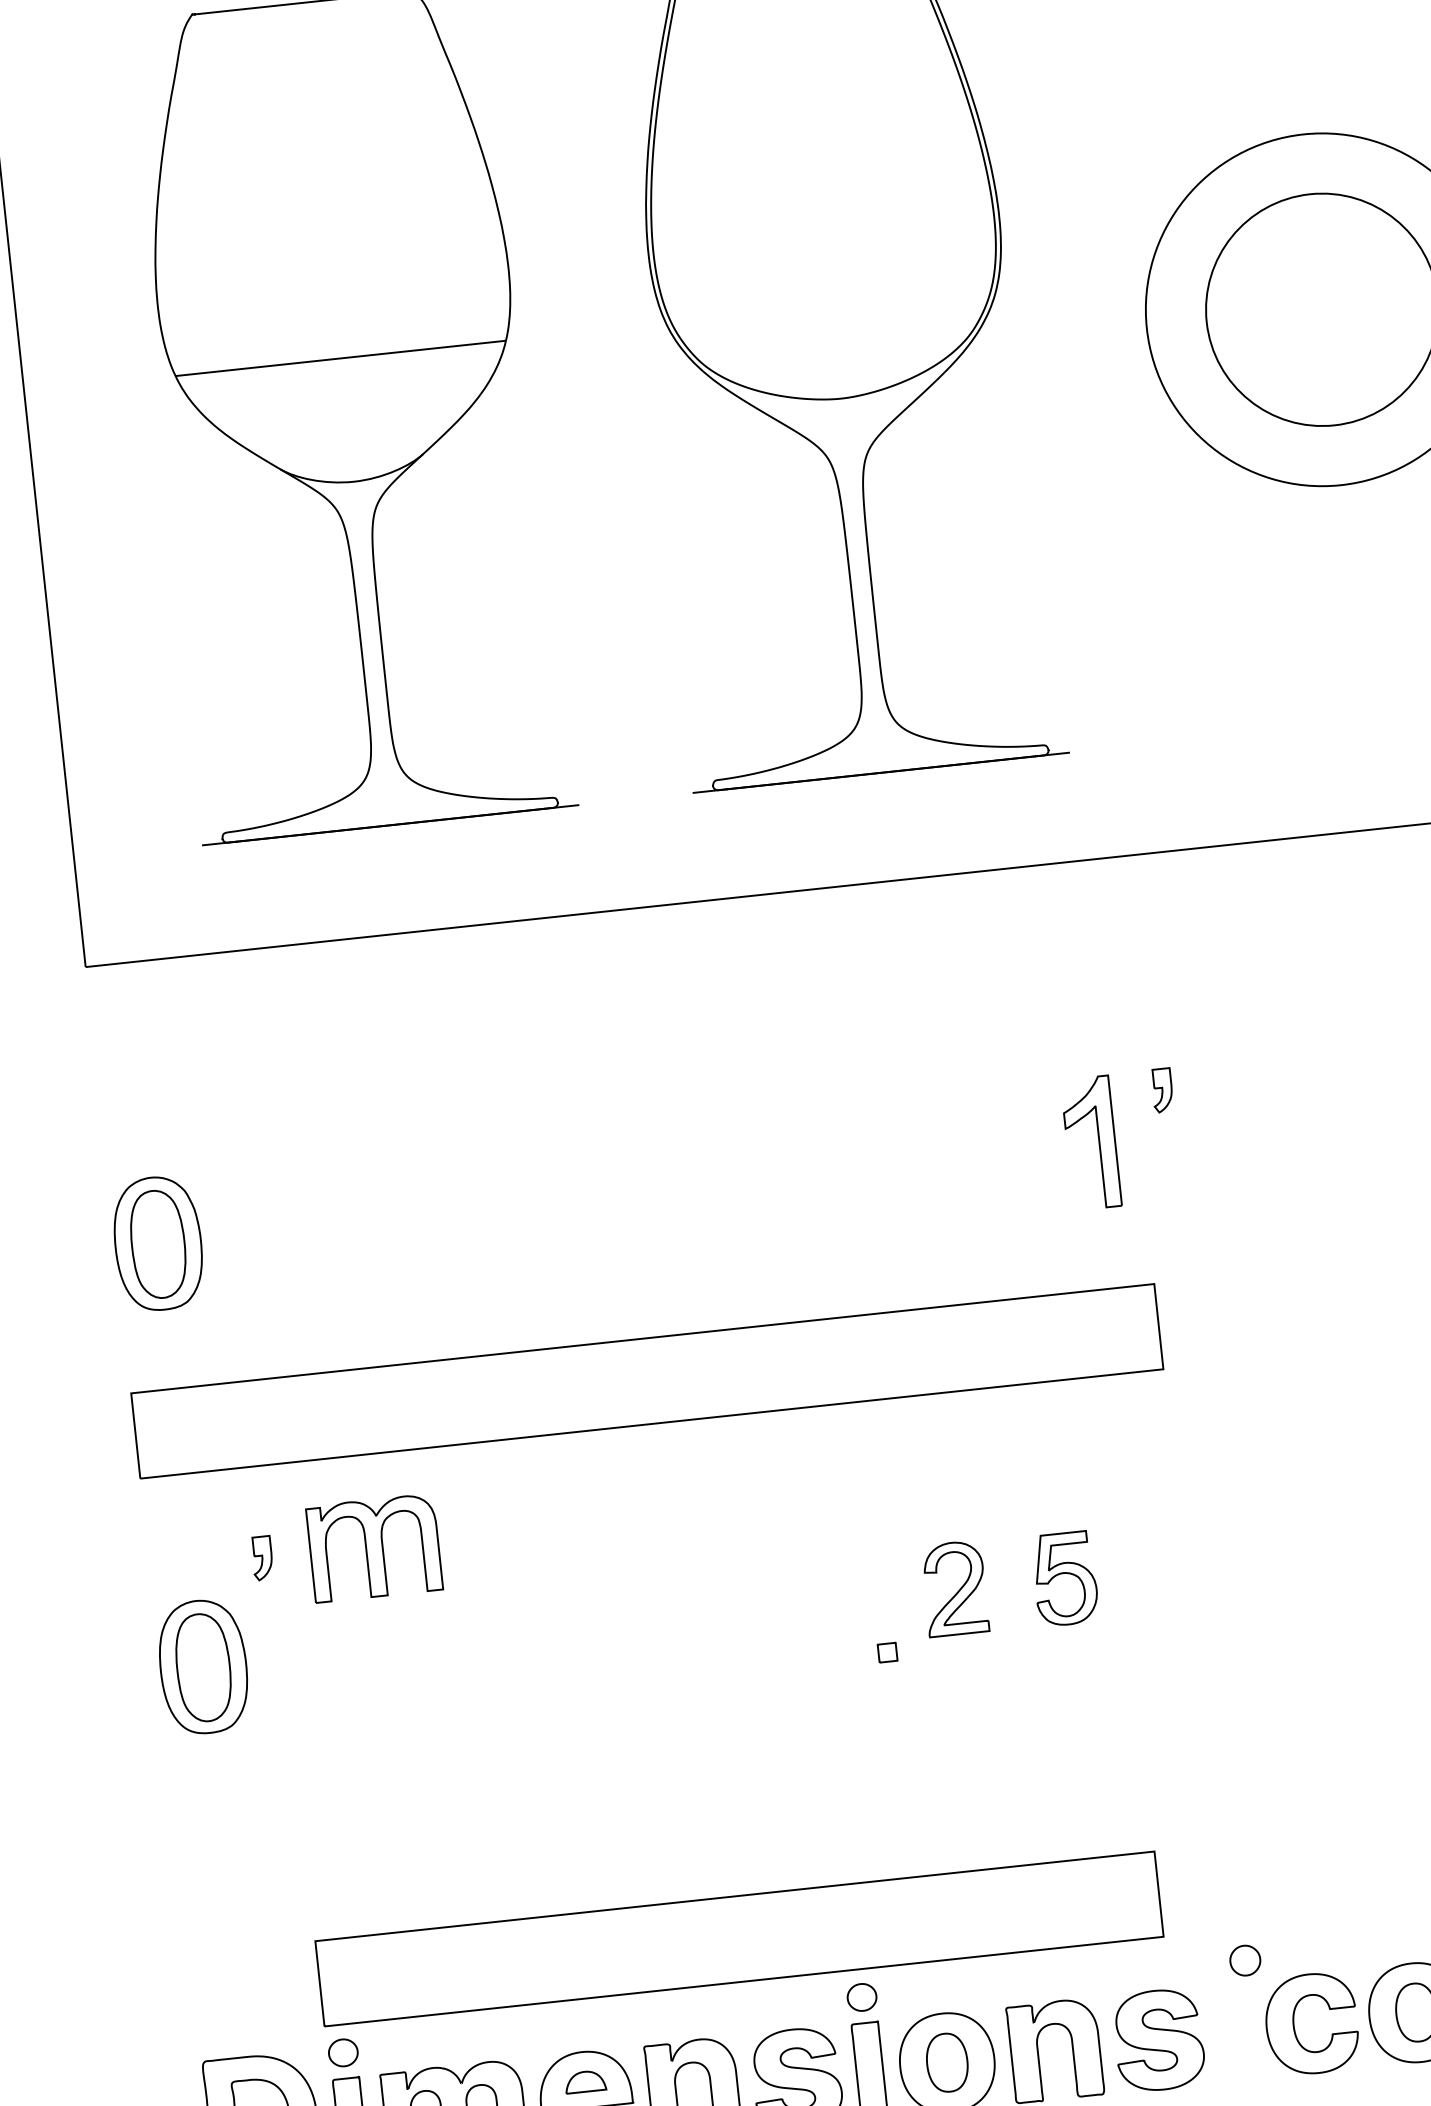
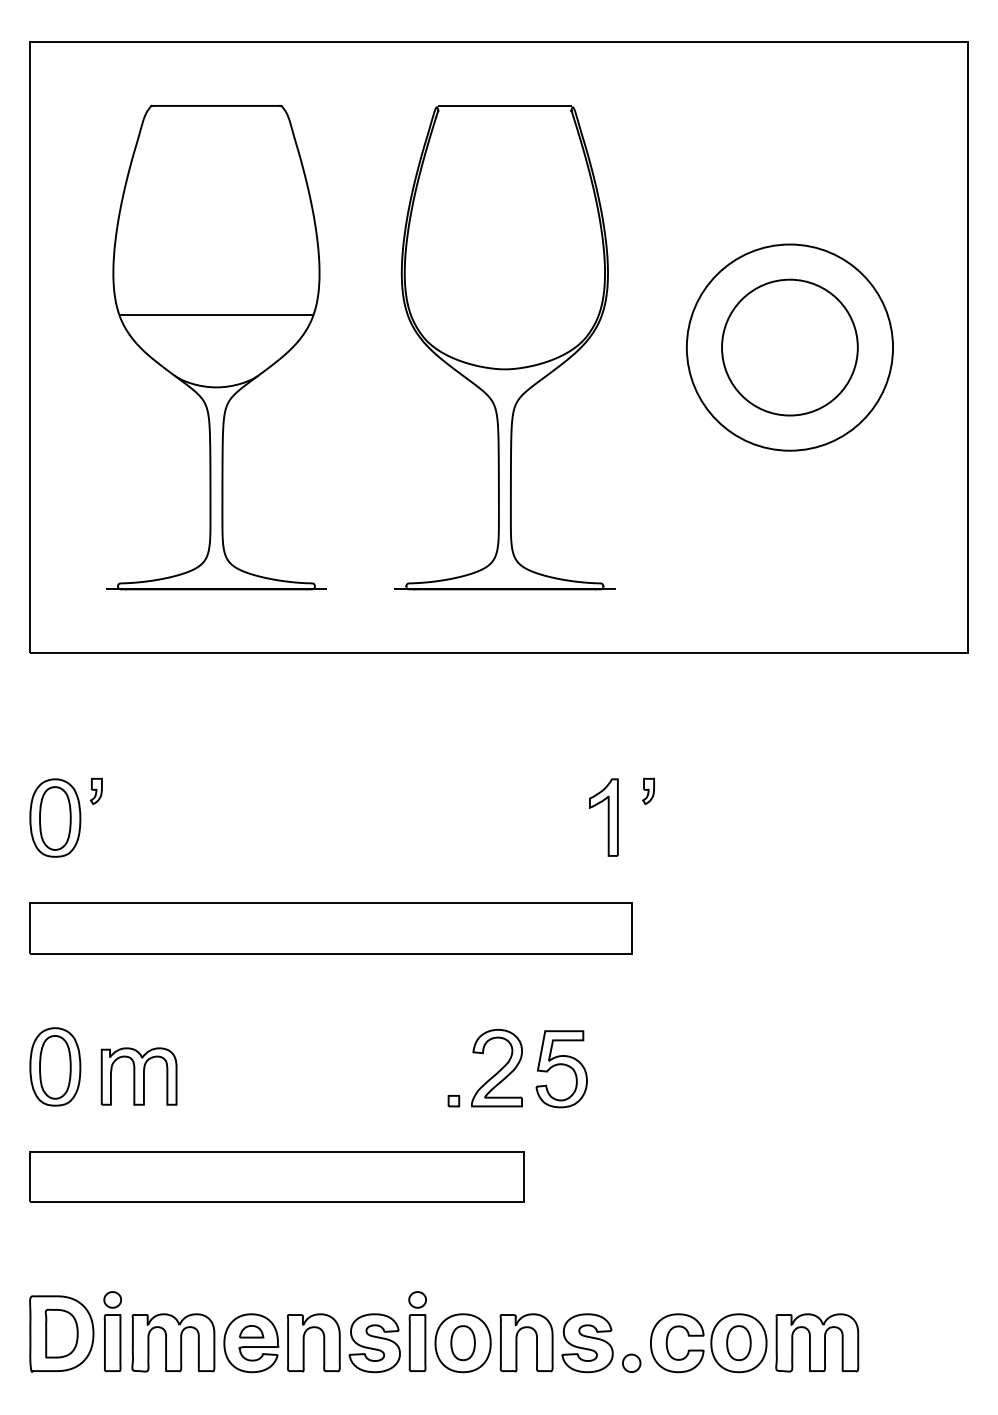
part: (373, 1548) -> (138, 1076), moved
part: (260, 1558) -> (95, 791), moved
part: (1064, 1579) -> (561, 1069), size x1.43
part: (953, 1587) -> (496, 1067), size x1.43
part: (738, 1937) -> (276, 1176), moved
part: (1244, 1959) -> (631, 1362), moved

